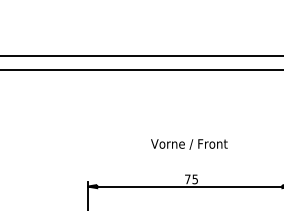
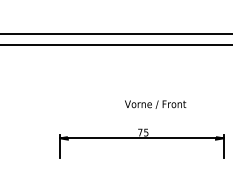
text: (189, 144) -> (155, 104), moved

